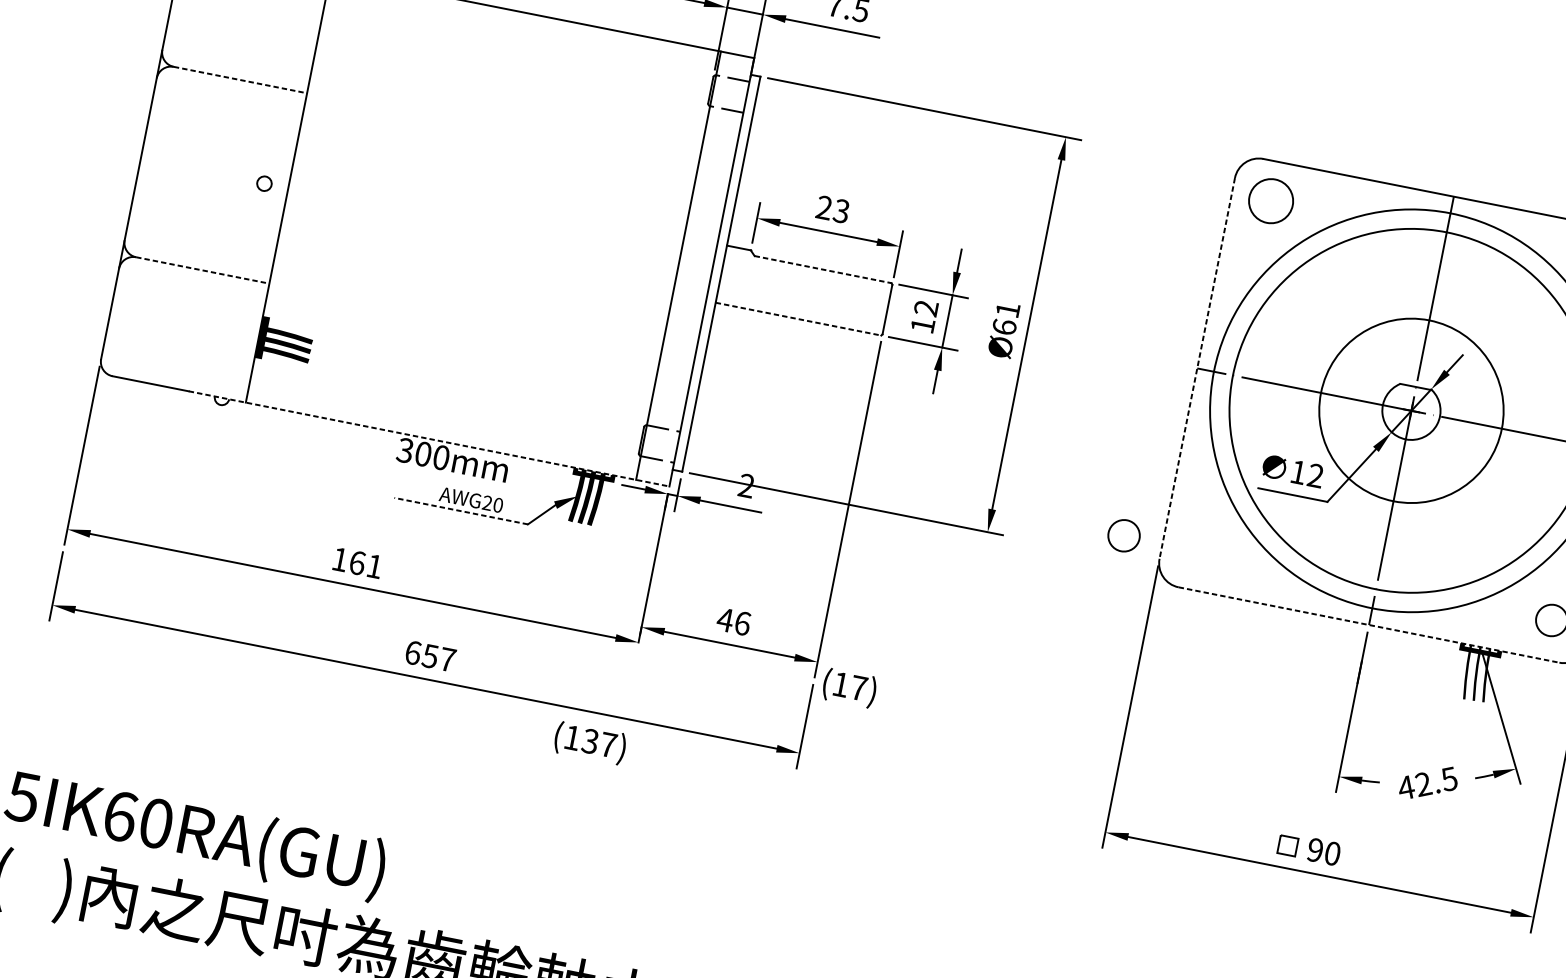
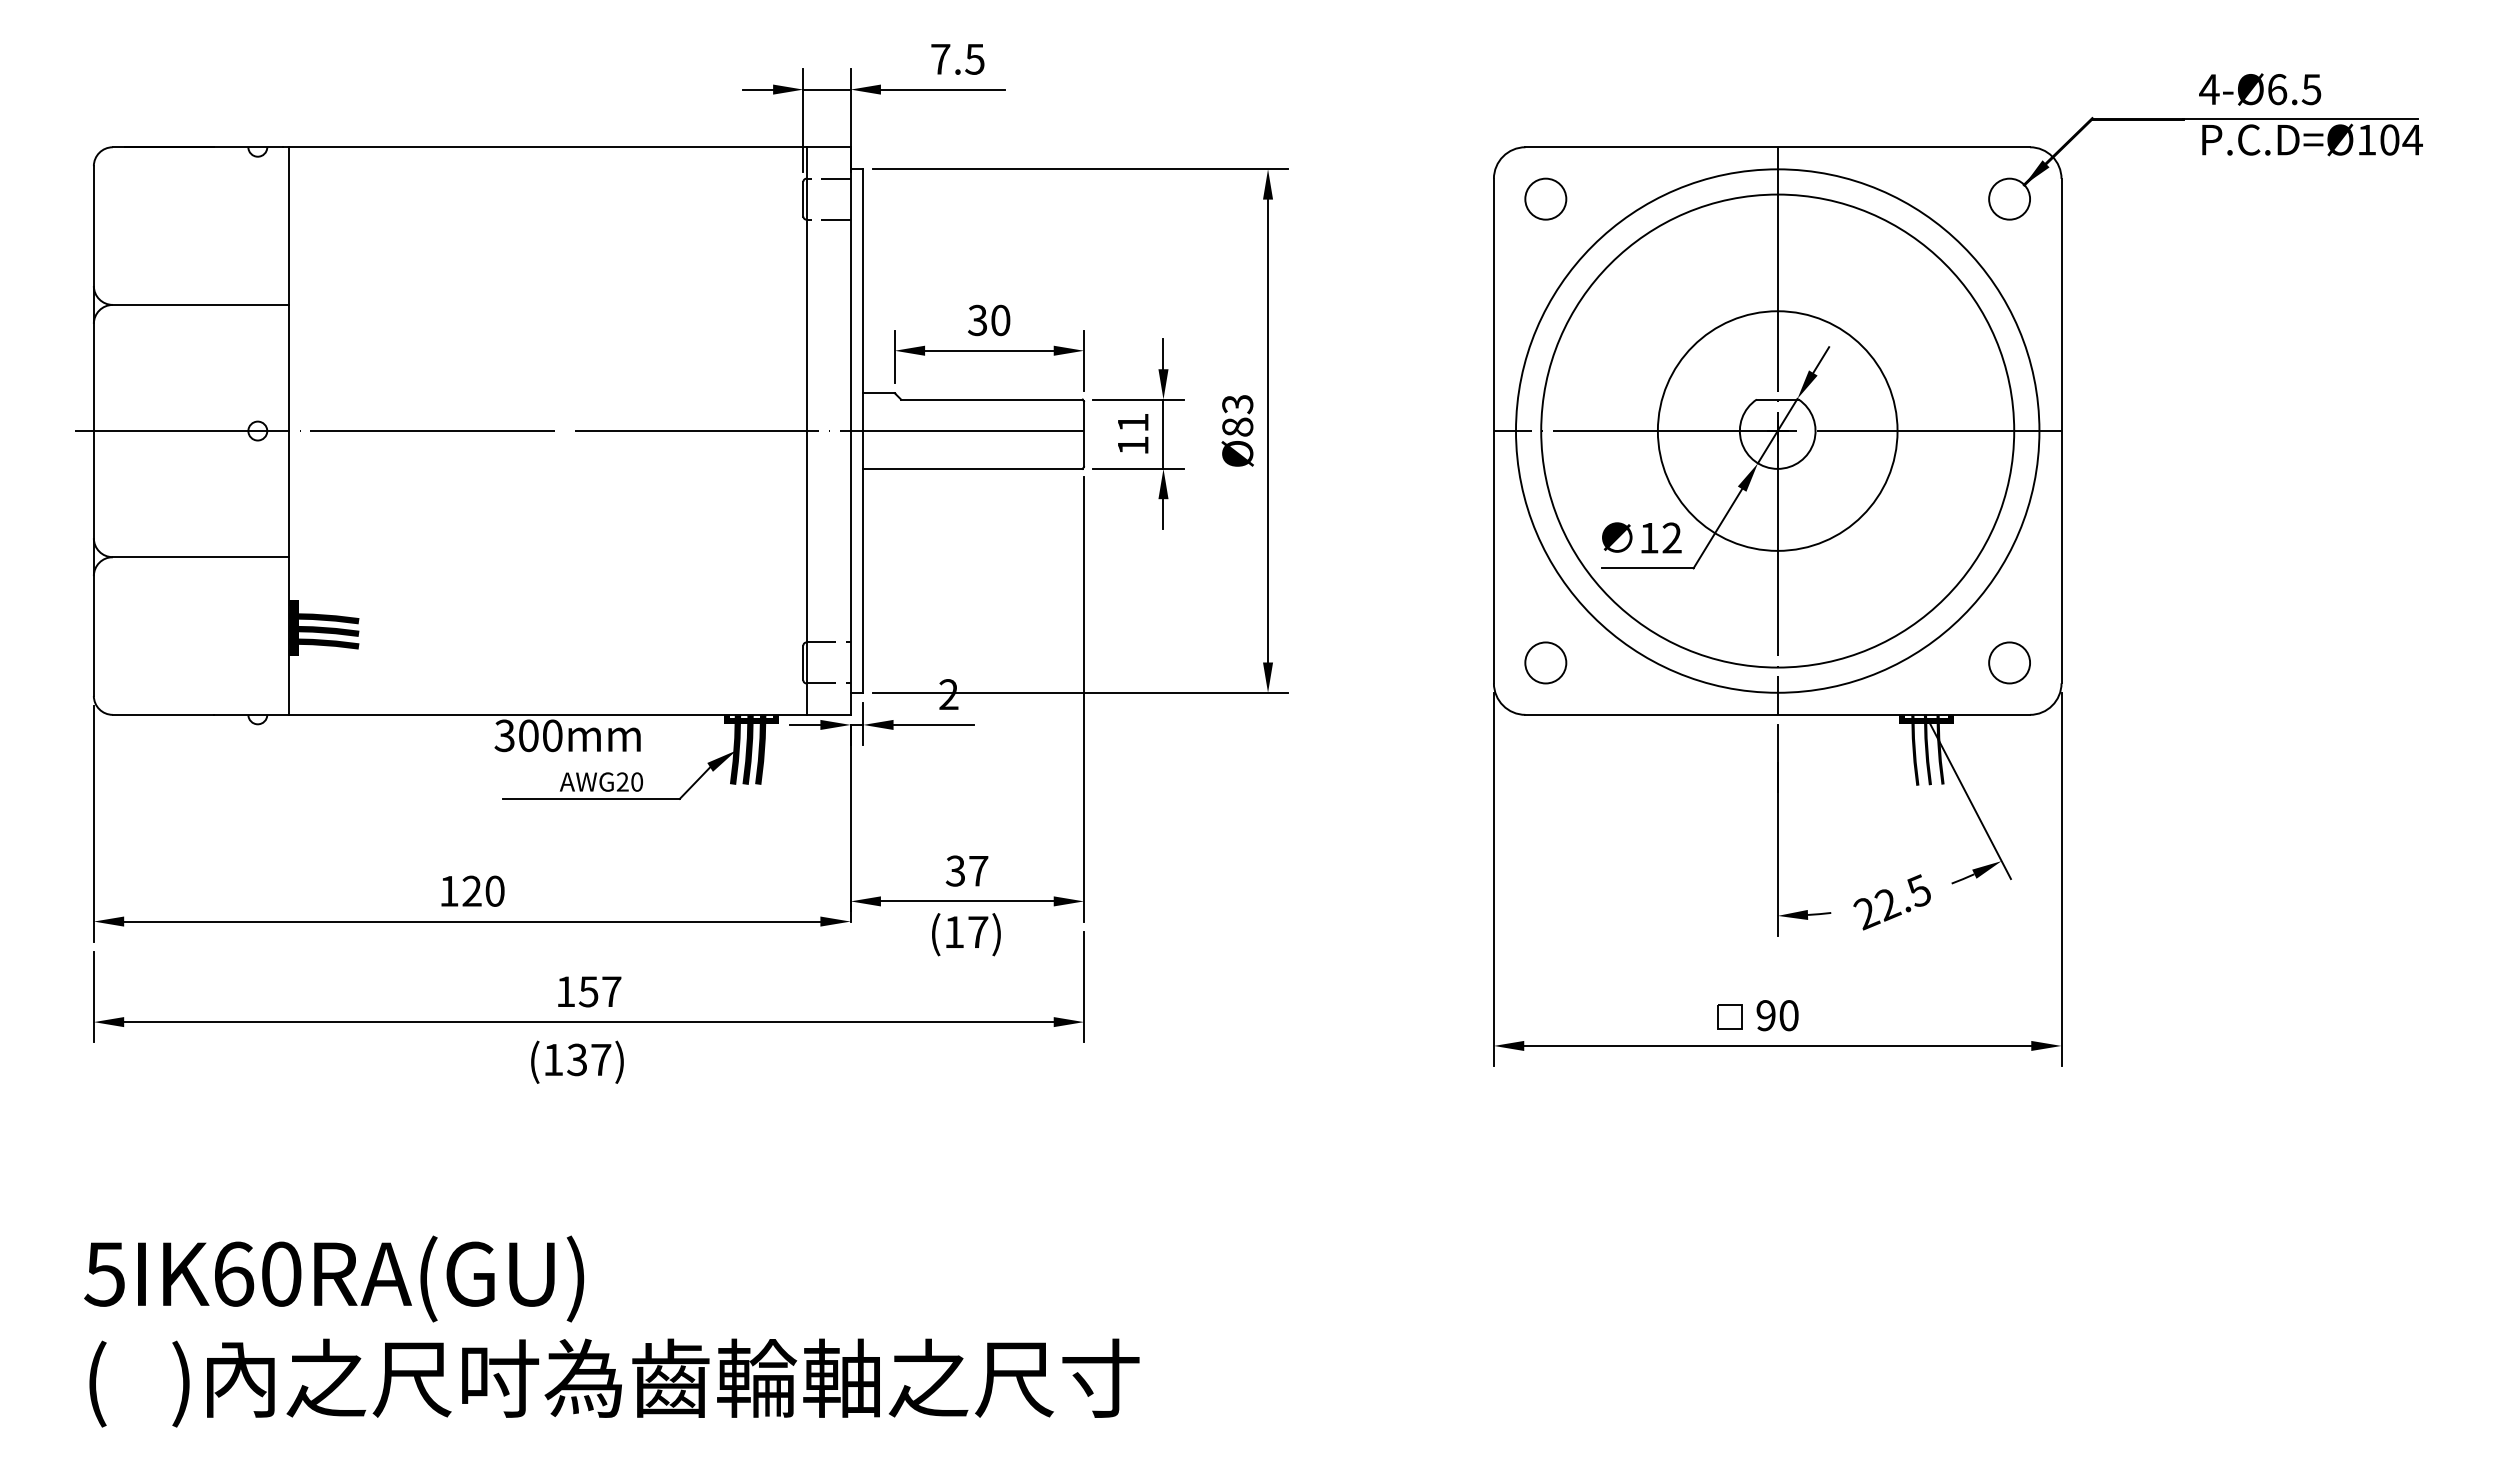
line: (240, 79) -> (201, 304), dashed -> solid
circle: (1270, 200) -> (1545, 198), size x0.71
text: (833, 209) -> (989, 320), 23 -> 30
line: (506, 231) -> (578, 431), added
line: (822, 269) -> (991, 399), dashed -> solid
line: (203, 270) -> (201, 557), dashed -> solid
text: (925, 307) -> (1132, 422), 12 -> 11
line: (798, 318) -> (973, 468), dashed -> solid
text: (1006, 318) -> (1237, 415), Ø61 -> Ø83
line: (1196, 368) -> (1493, 431), dashed -> solid
line: (429, 438) -> (532, 714), dashed -> solid
line: (460, 510) -> (590, 798), dashed -> solid
circle: (1123, 535) -> (1545, 662), moved
text: (366, 564) -> (483, 890), 161 -> 120
text: (733, 621) -> (966, 870), 46 -> 37
line: (1369, 624) -> (1778, 714), dashed -> solid
text: (412, 652) -> (565, 991), 657 -> 157
text: (849, 688) -> (966, 934), moved
text: (590, 742) -> (577, 1061), moved
text: (1406, 788) -> (1866, 913), 42.5 -> 22.5

